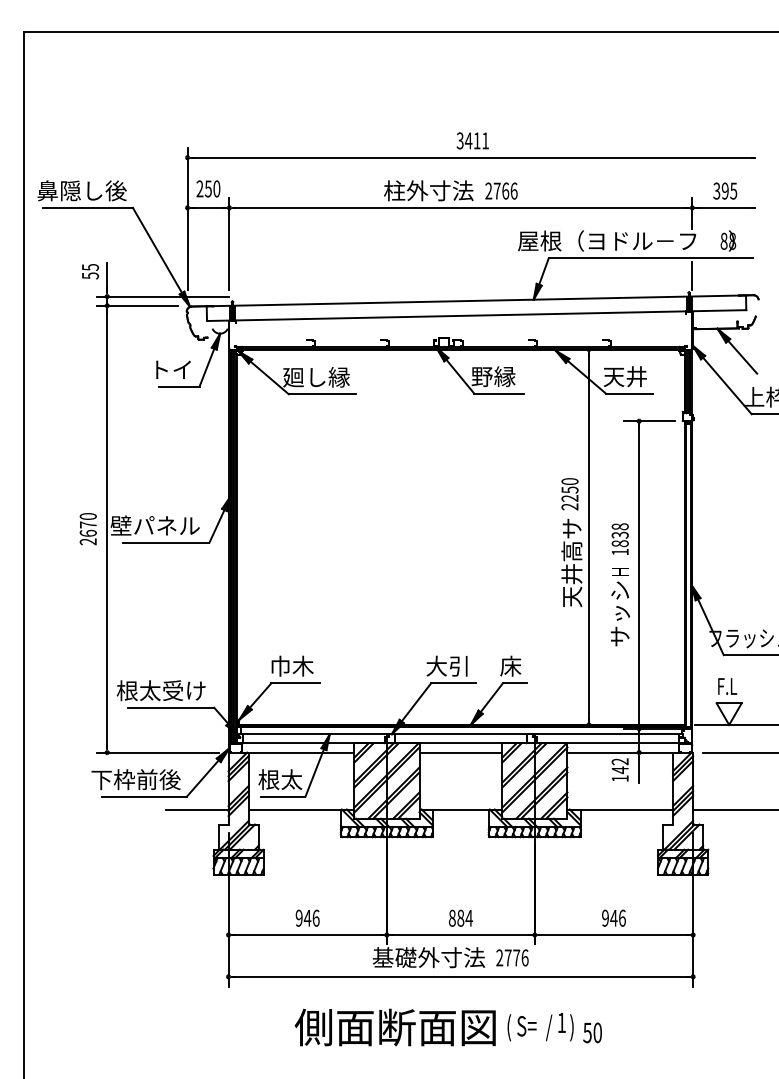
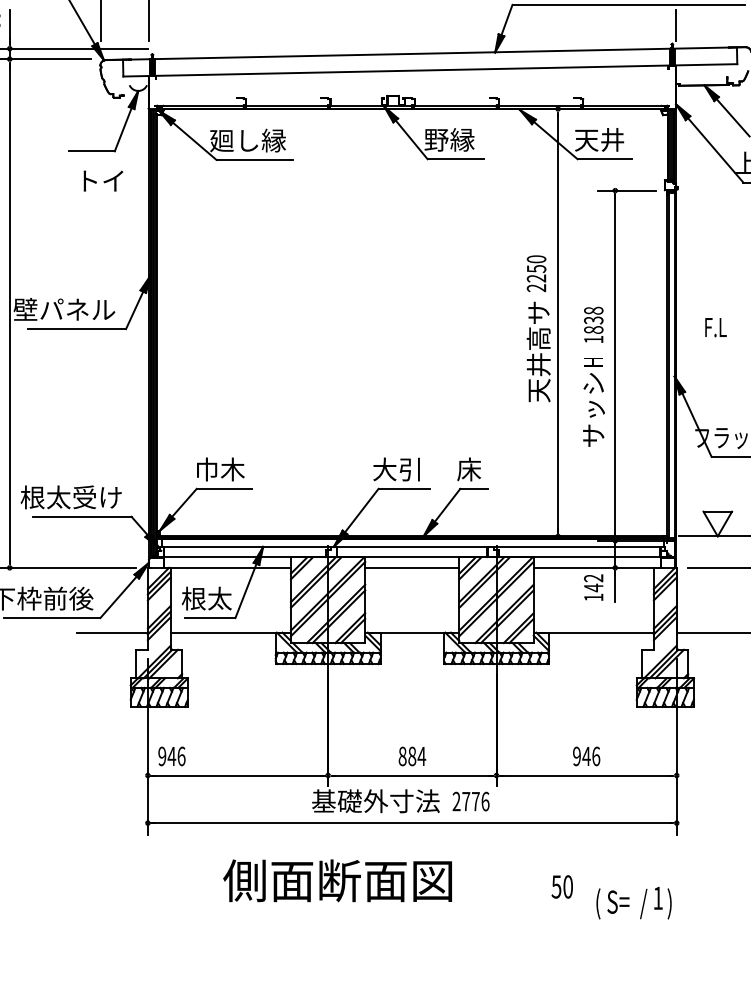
text: (173, 369) -> (103, 180), moved
text: (727, 686) -> (715, 327), moved
text: (307, 917) -> (171, 755), moved
text: (540, 1026) -> (633, 902), moved

